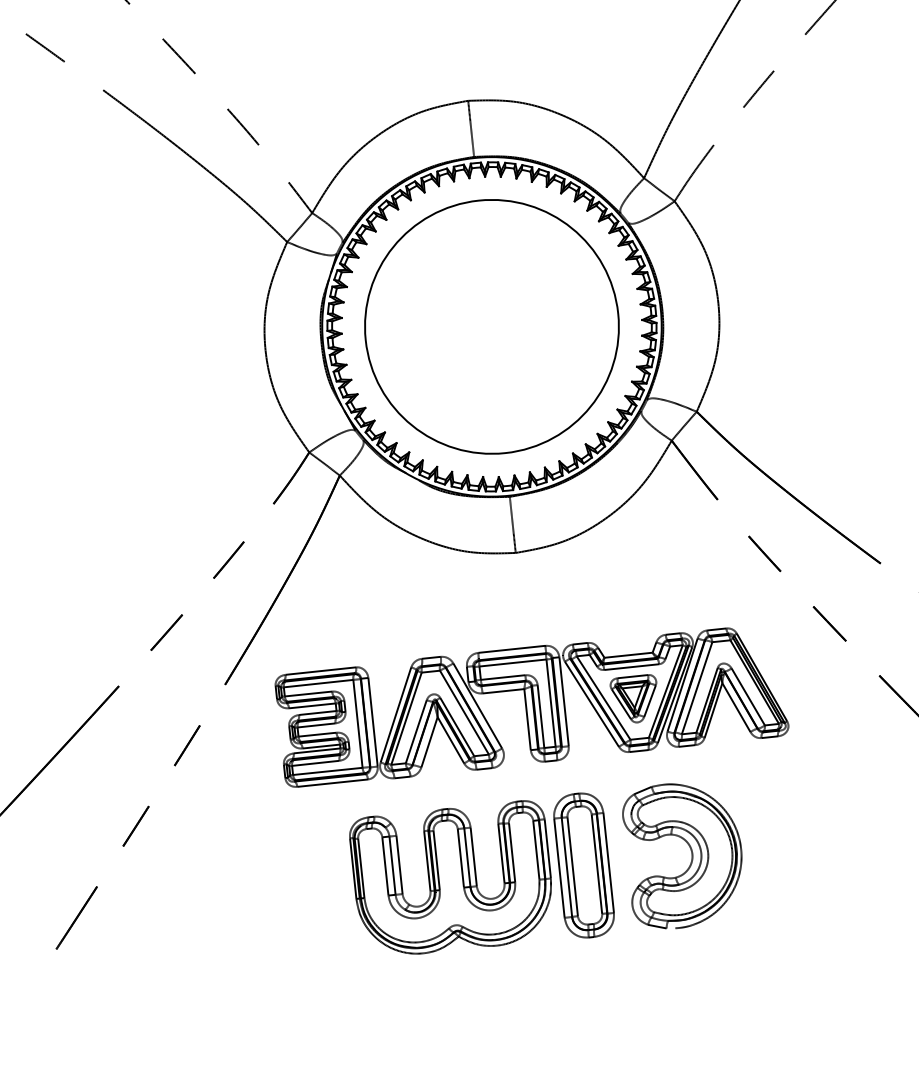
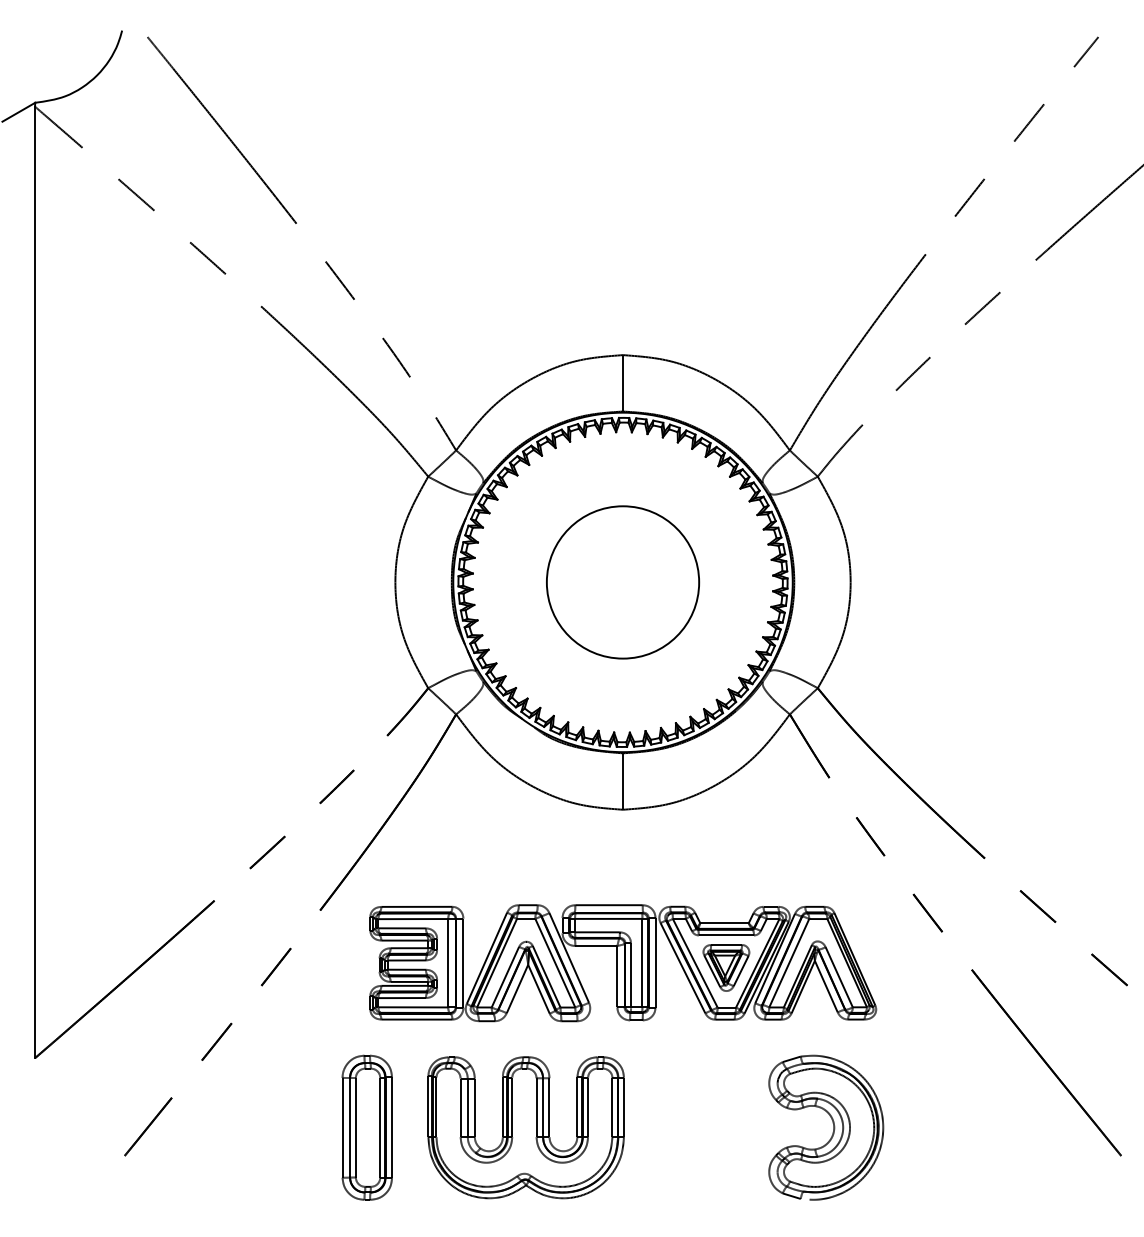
circle: (491, 327) -> (622, 582), size x0.6
part: (691, 853) -> (833, 1127), moved
part: (583, 865) -> (366, 1127), moved

